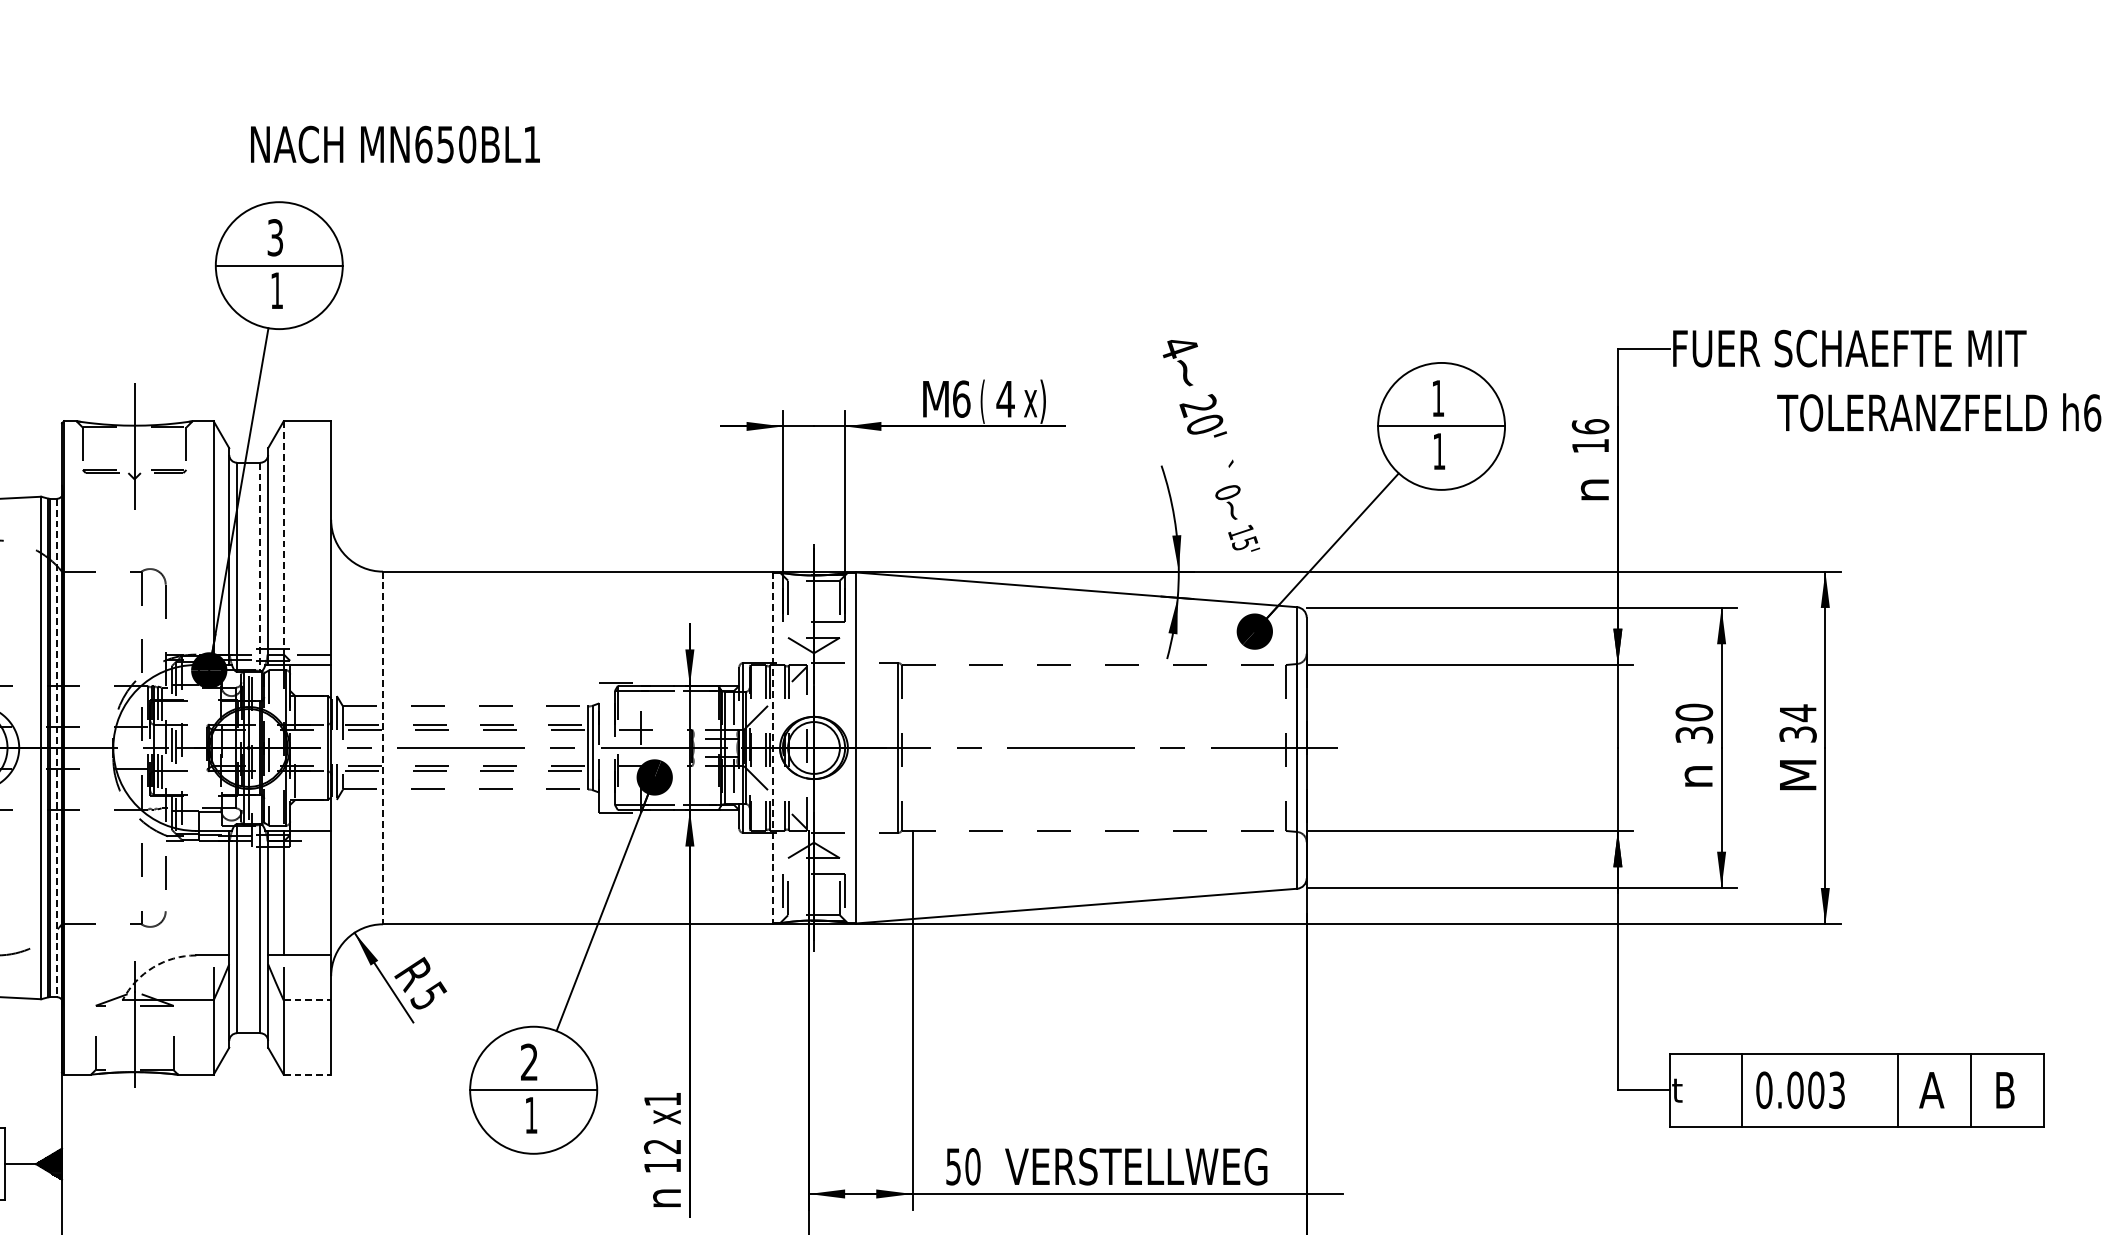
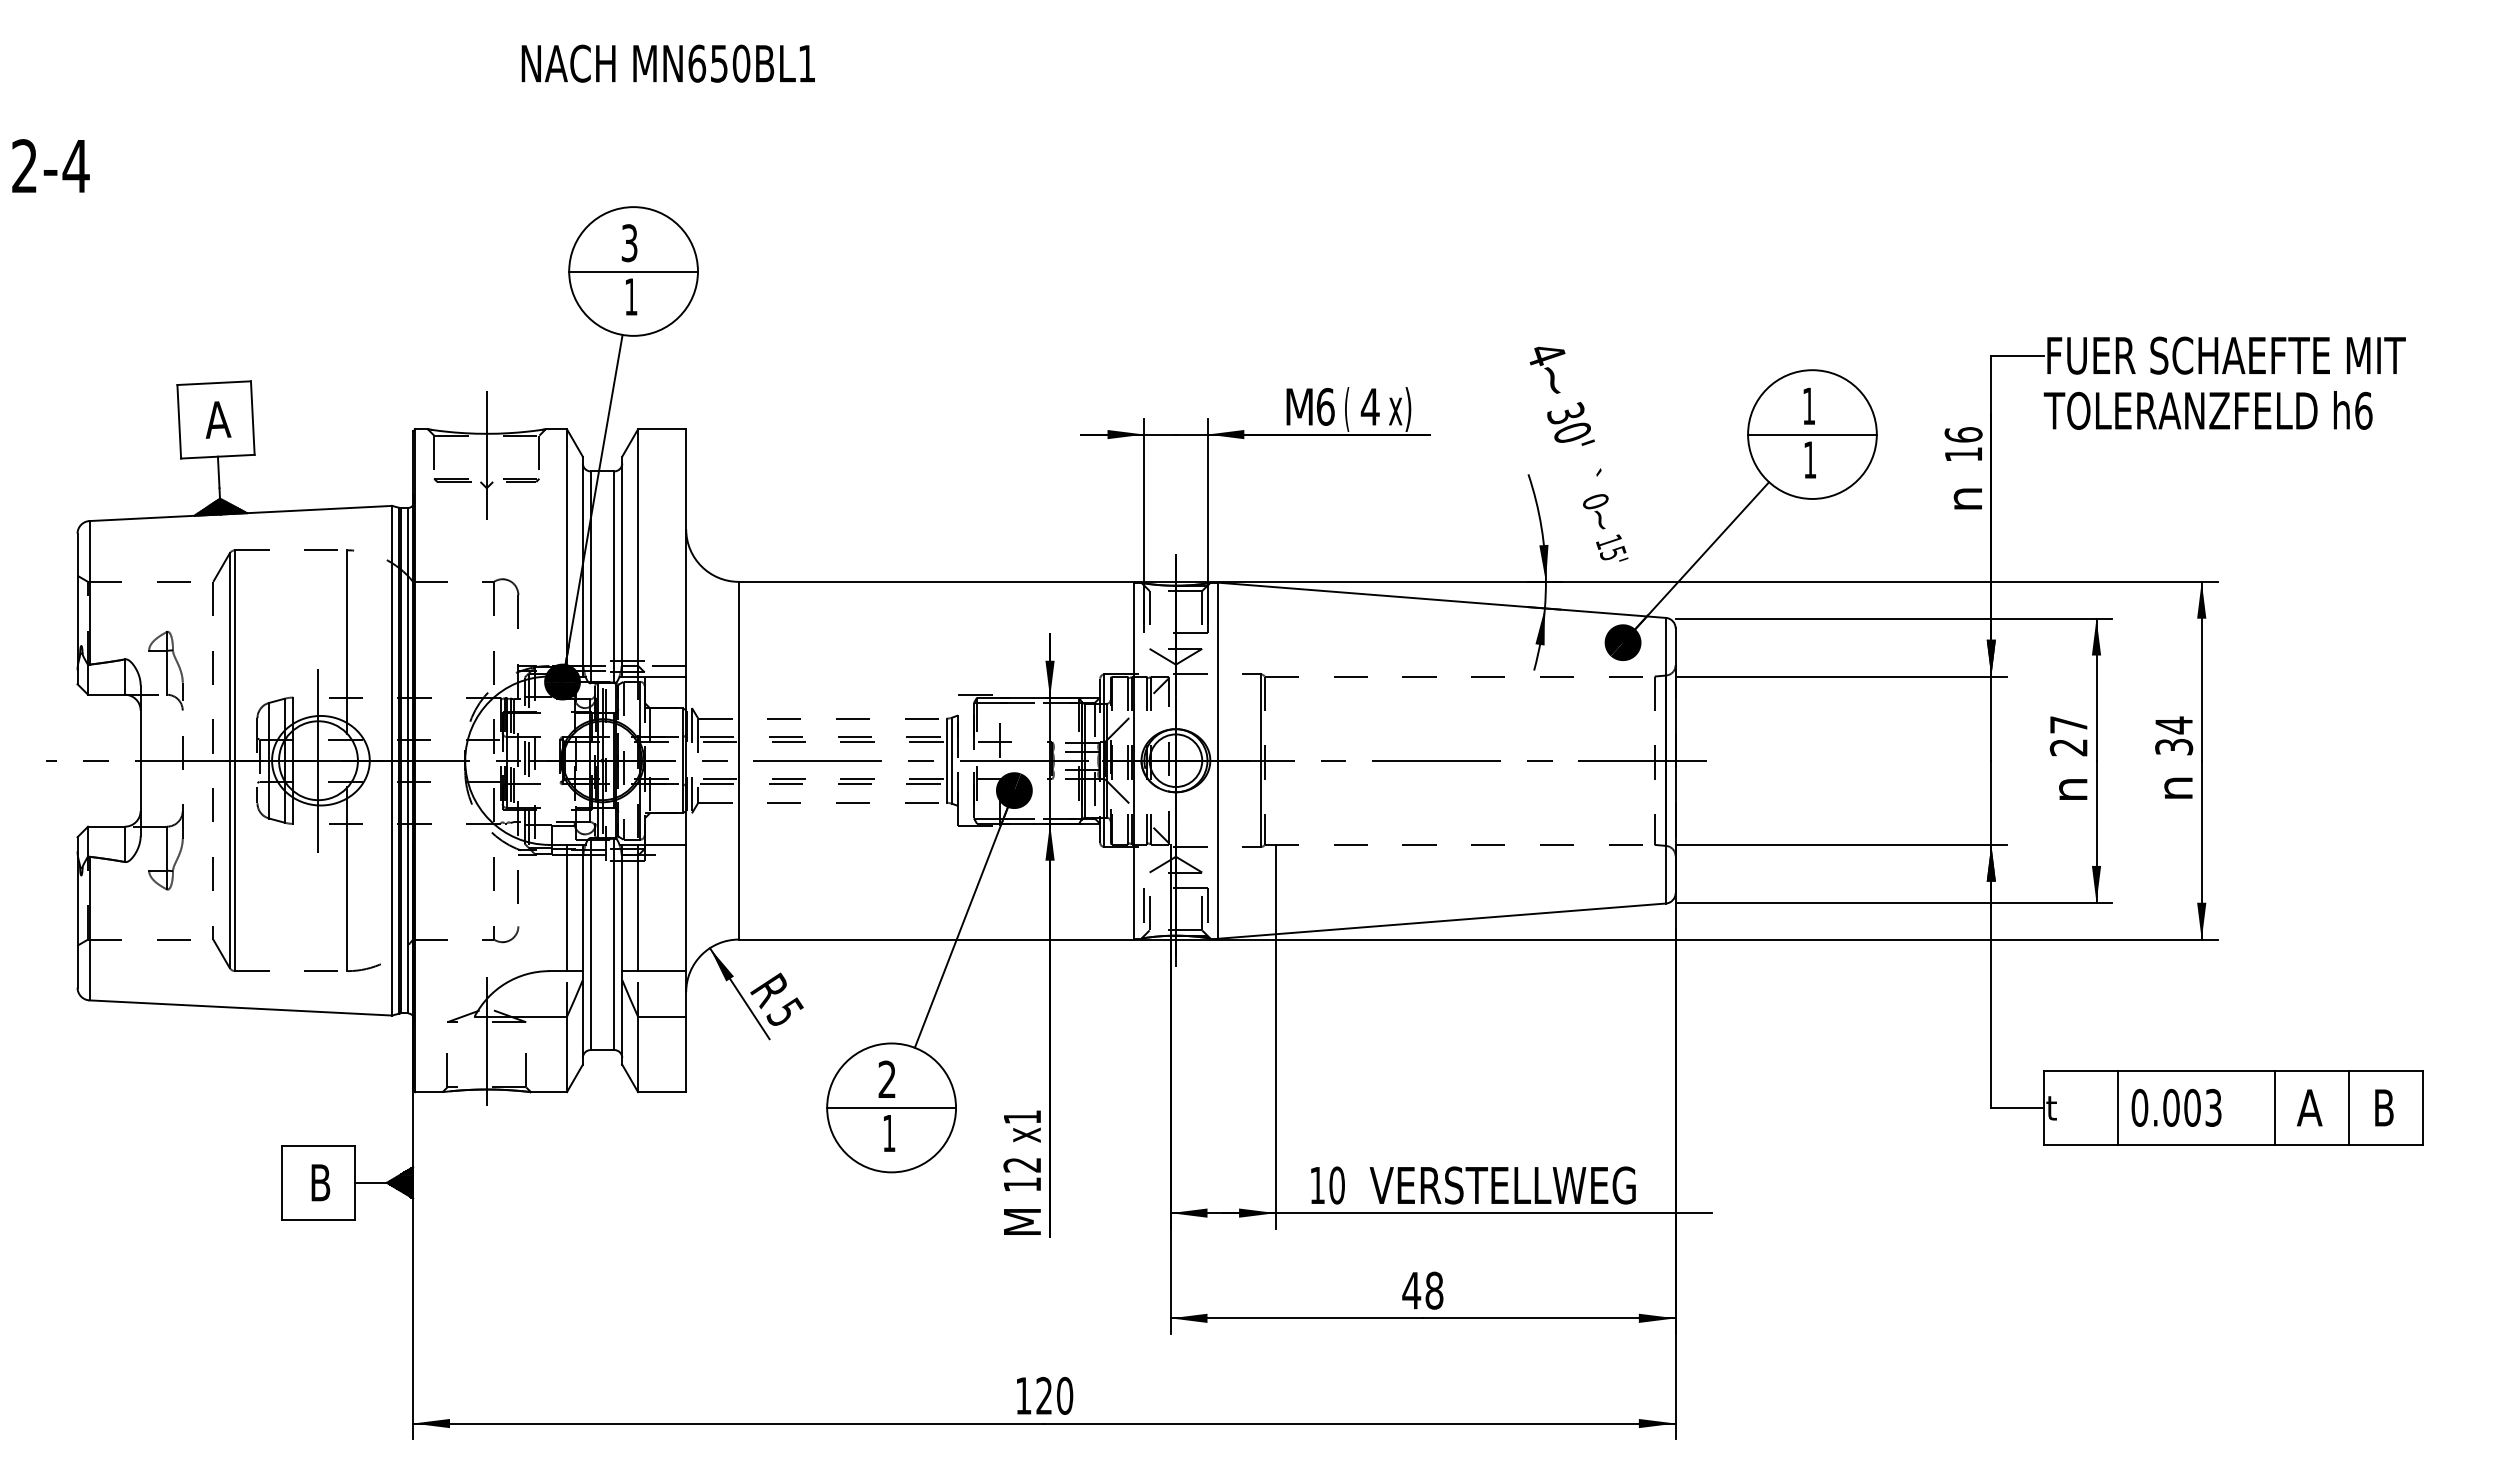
text: (394, 144) -> (667, 63), moved
text: (1198, 405) -> (1565, 413), 20' -> 30'
text: (1938, 412) -> (2207, 410), moved
line: (284, 542) -> (638, 552), dashed -> solid
line: (260, 567) -> (614, 577), dashed -> solid
text: (1693, 723) -> (2068, 735), 30 -> 27
line: (56, 747) -> (407, 760), dashed -> solid
line: (382, 747) -> (738, 760), dashed -> solid
line: (772, 747) -> (1133, 760), dashed -> solid
text: (1797, 775) -> (2173, 788), M -> n
line: (214, 892) -> (567, 907), added
arc: (153, 967) -> (505, 983), dashed -> solid
line: (307, 1000) -> (662, 1016), dashed -> solid
line: (307, 1075) -> (662, 1092), dashed -> solid
text: (953, 1166) -> (1317, 1185), 50 -> 10
text: (662, 1202) -> (1022, 1221), n -> M

